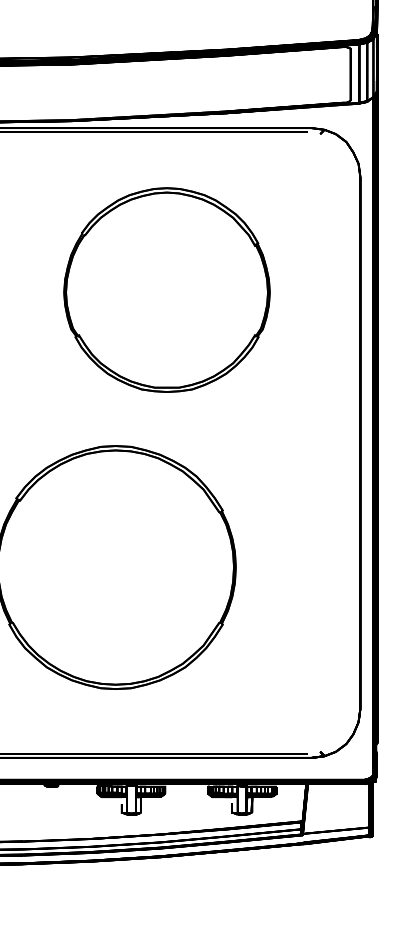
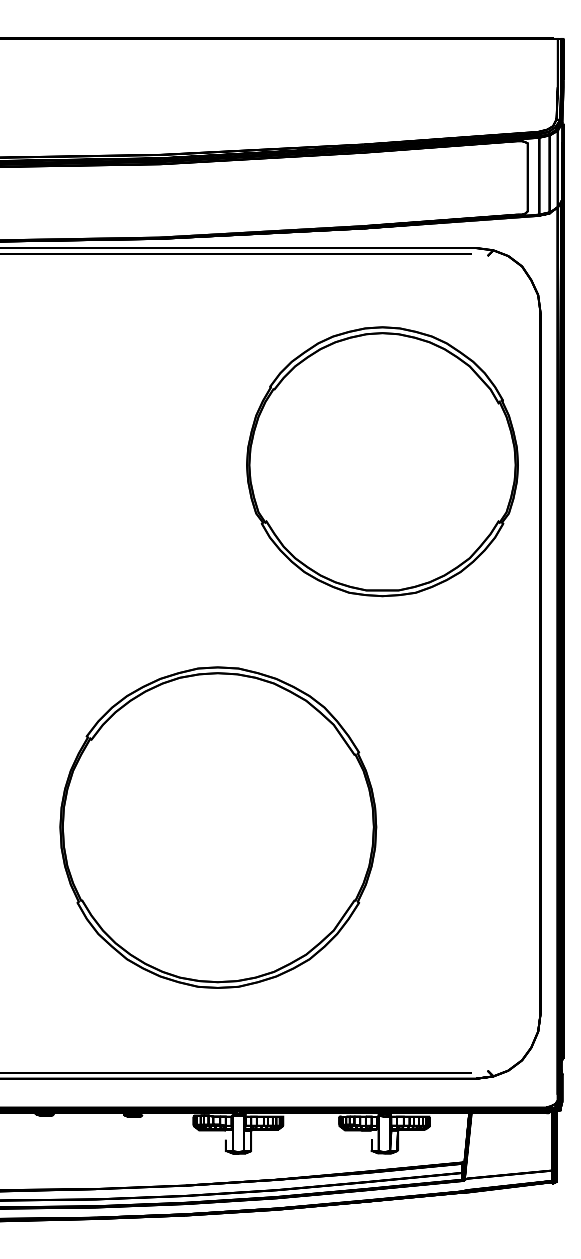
part: (167, 289) -> (382, 461), moved

